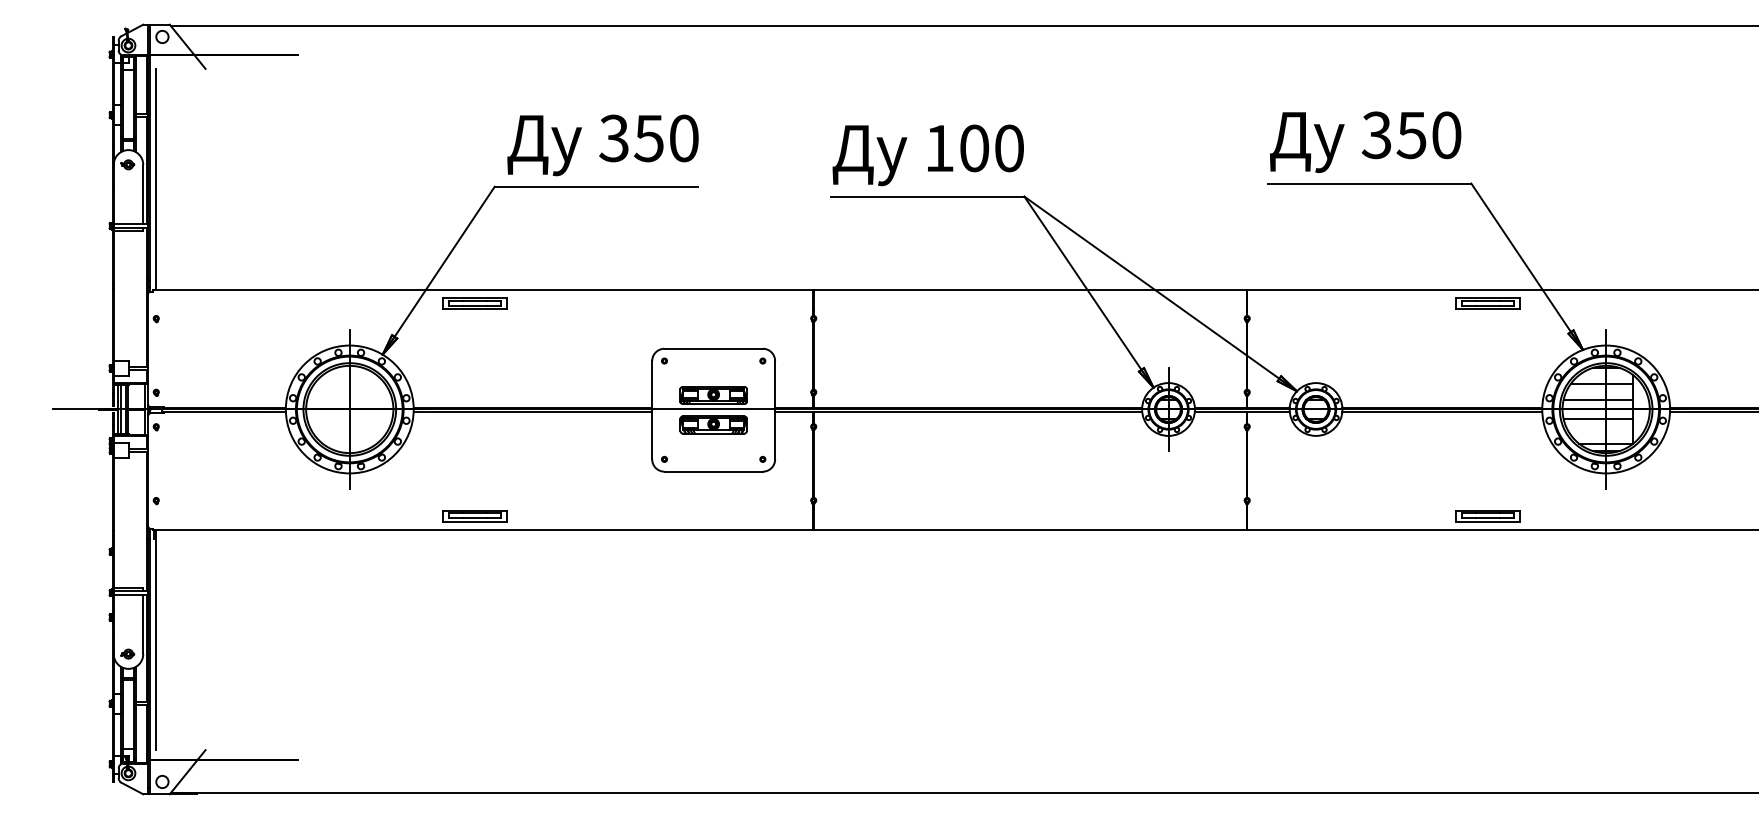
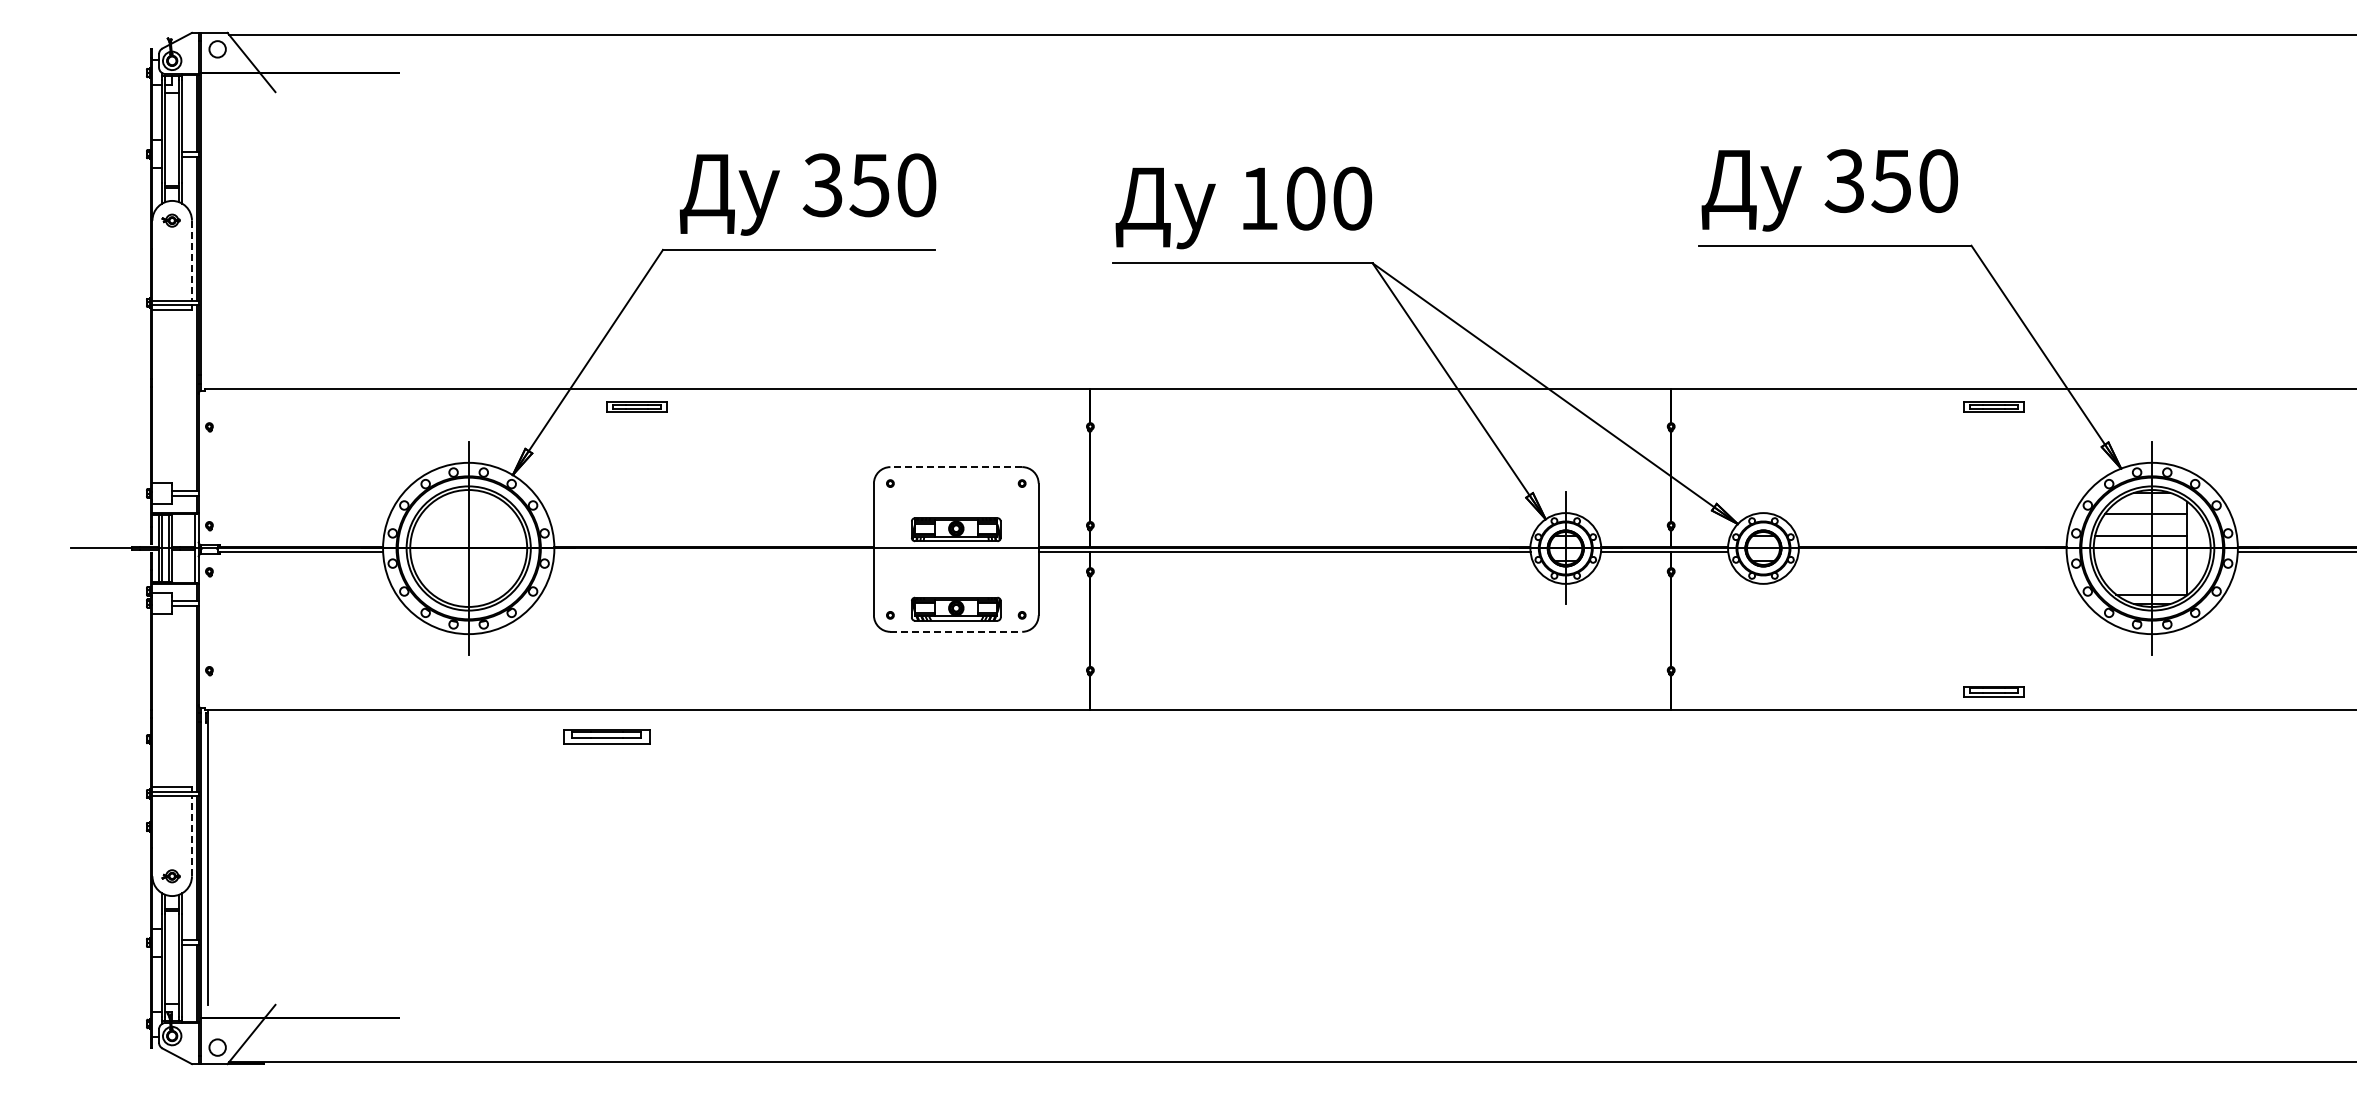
line: (155, 179) -> (208, 240), removed
line: (142, 194) -> (191, 260), solid -> dashed
part: (475, 303) -> (636, 406), size x0.7
part: (1487, 303) -> (1993, 406), size x0.7
line: (713, 349) -> (956, 467), solid -> dashed
line: (532, 411) -> (713, 551), removed
line: (1442, 411) -> (1932, 551), removed
line: (1598, 419) -> (2141, 561), removed
part: (713, 424) -> (956, 608), moved
line: (713, 471) -> (956, 631), solid -> dashed
part: (475, 516) -> (606, 736), moved
part: (1487, 516) -> (1993, 691), size x0.7
line: (142, 624) -> (191, 836), solid -> dashed

